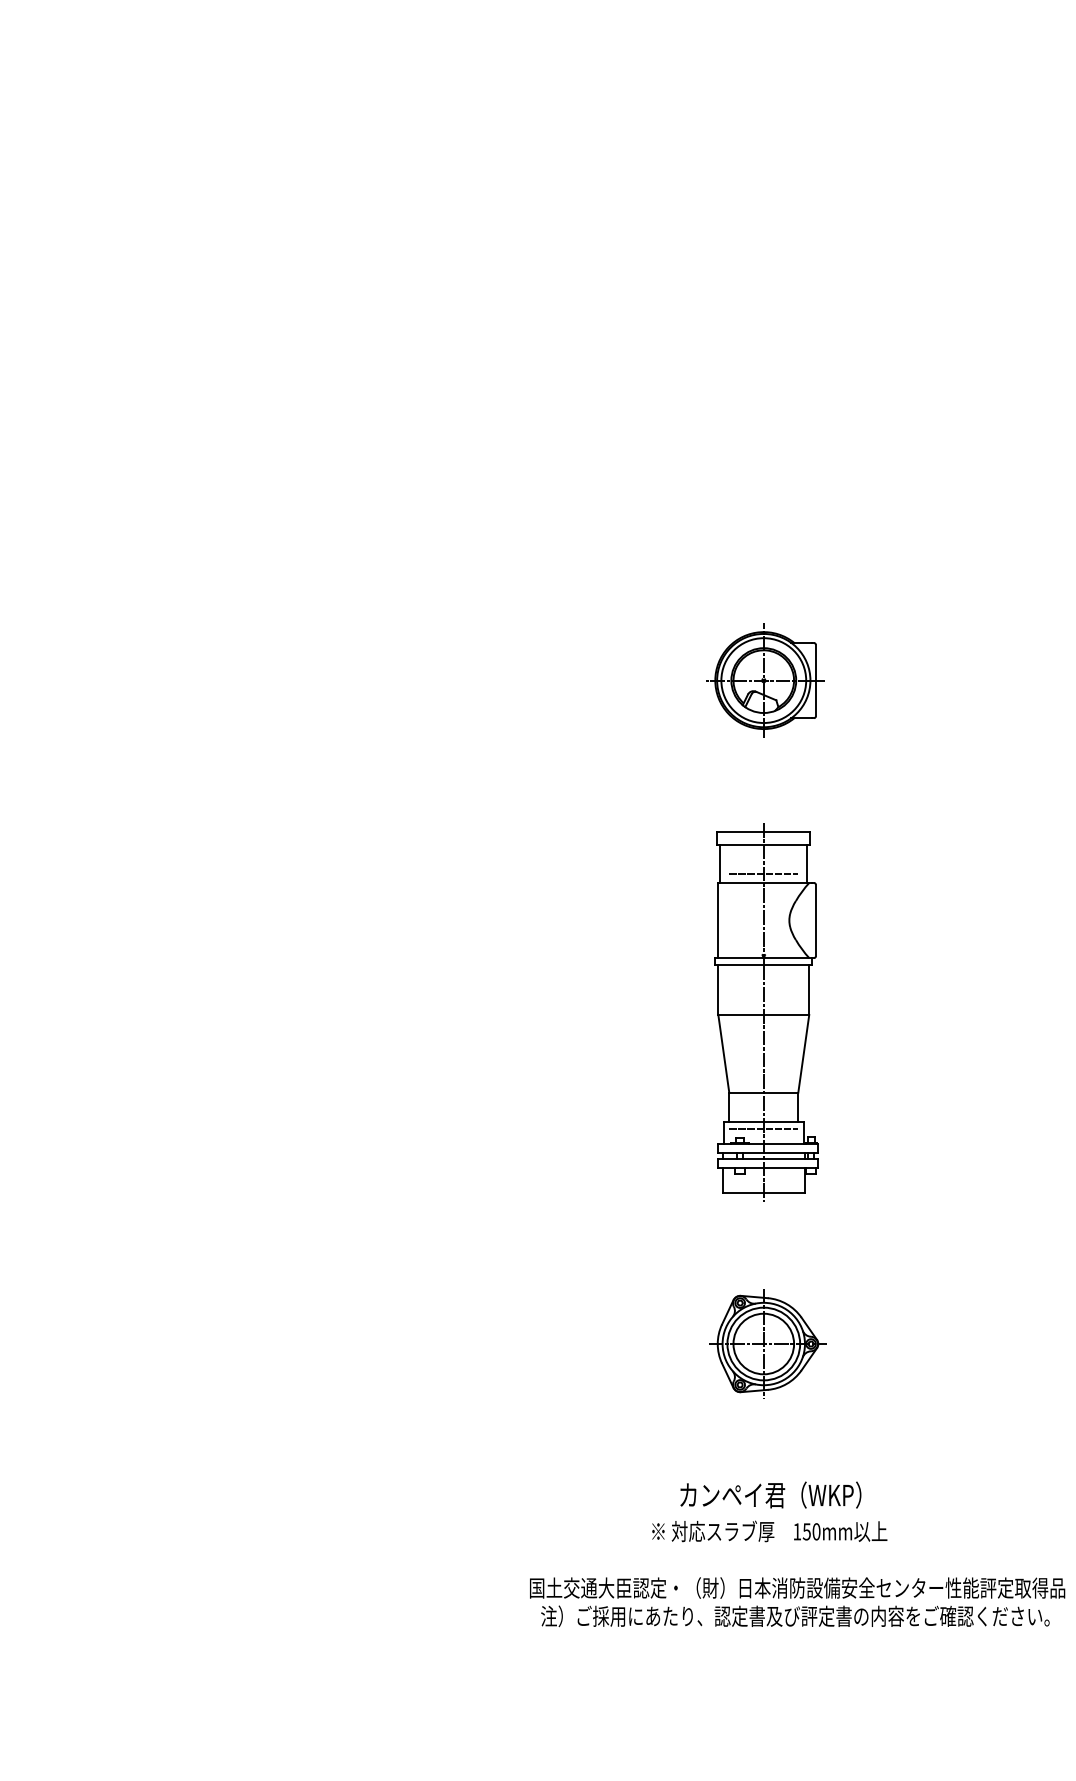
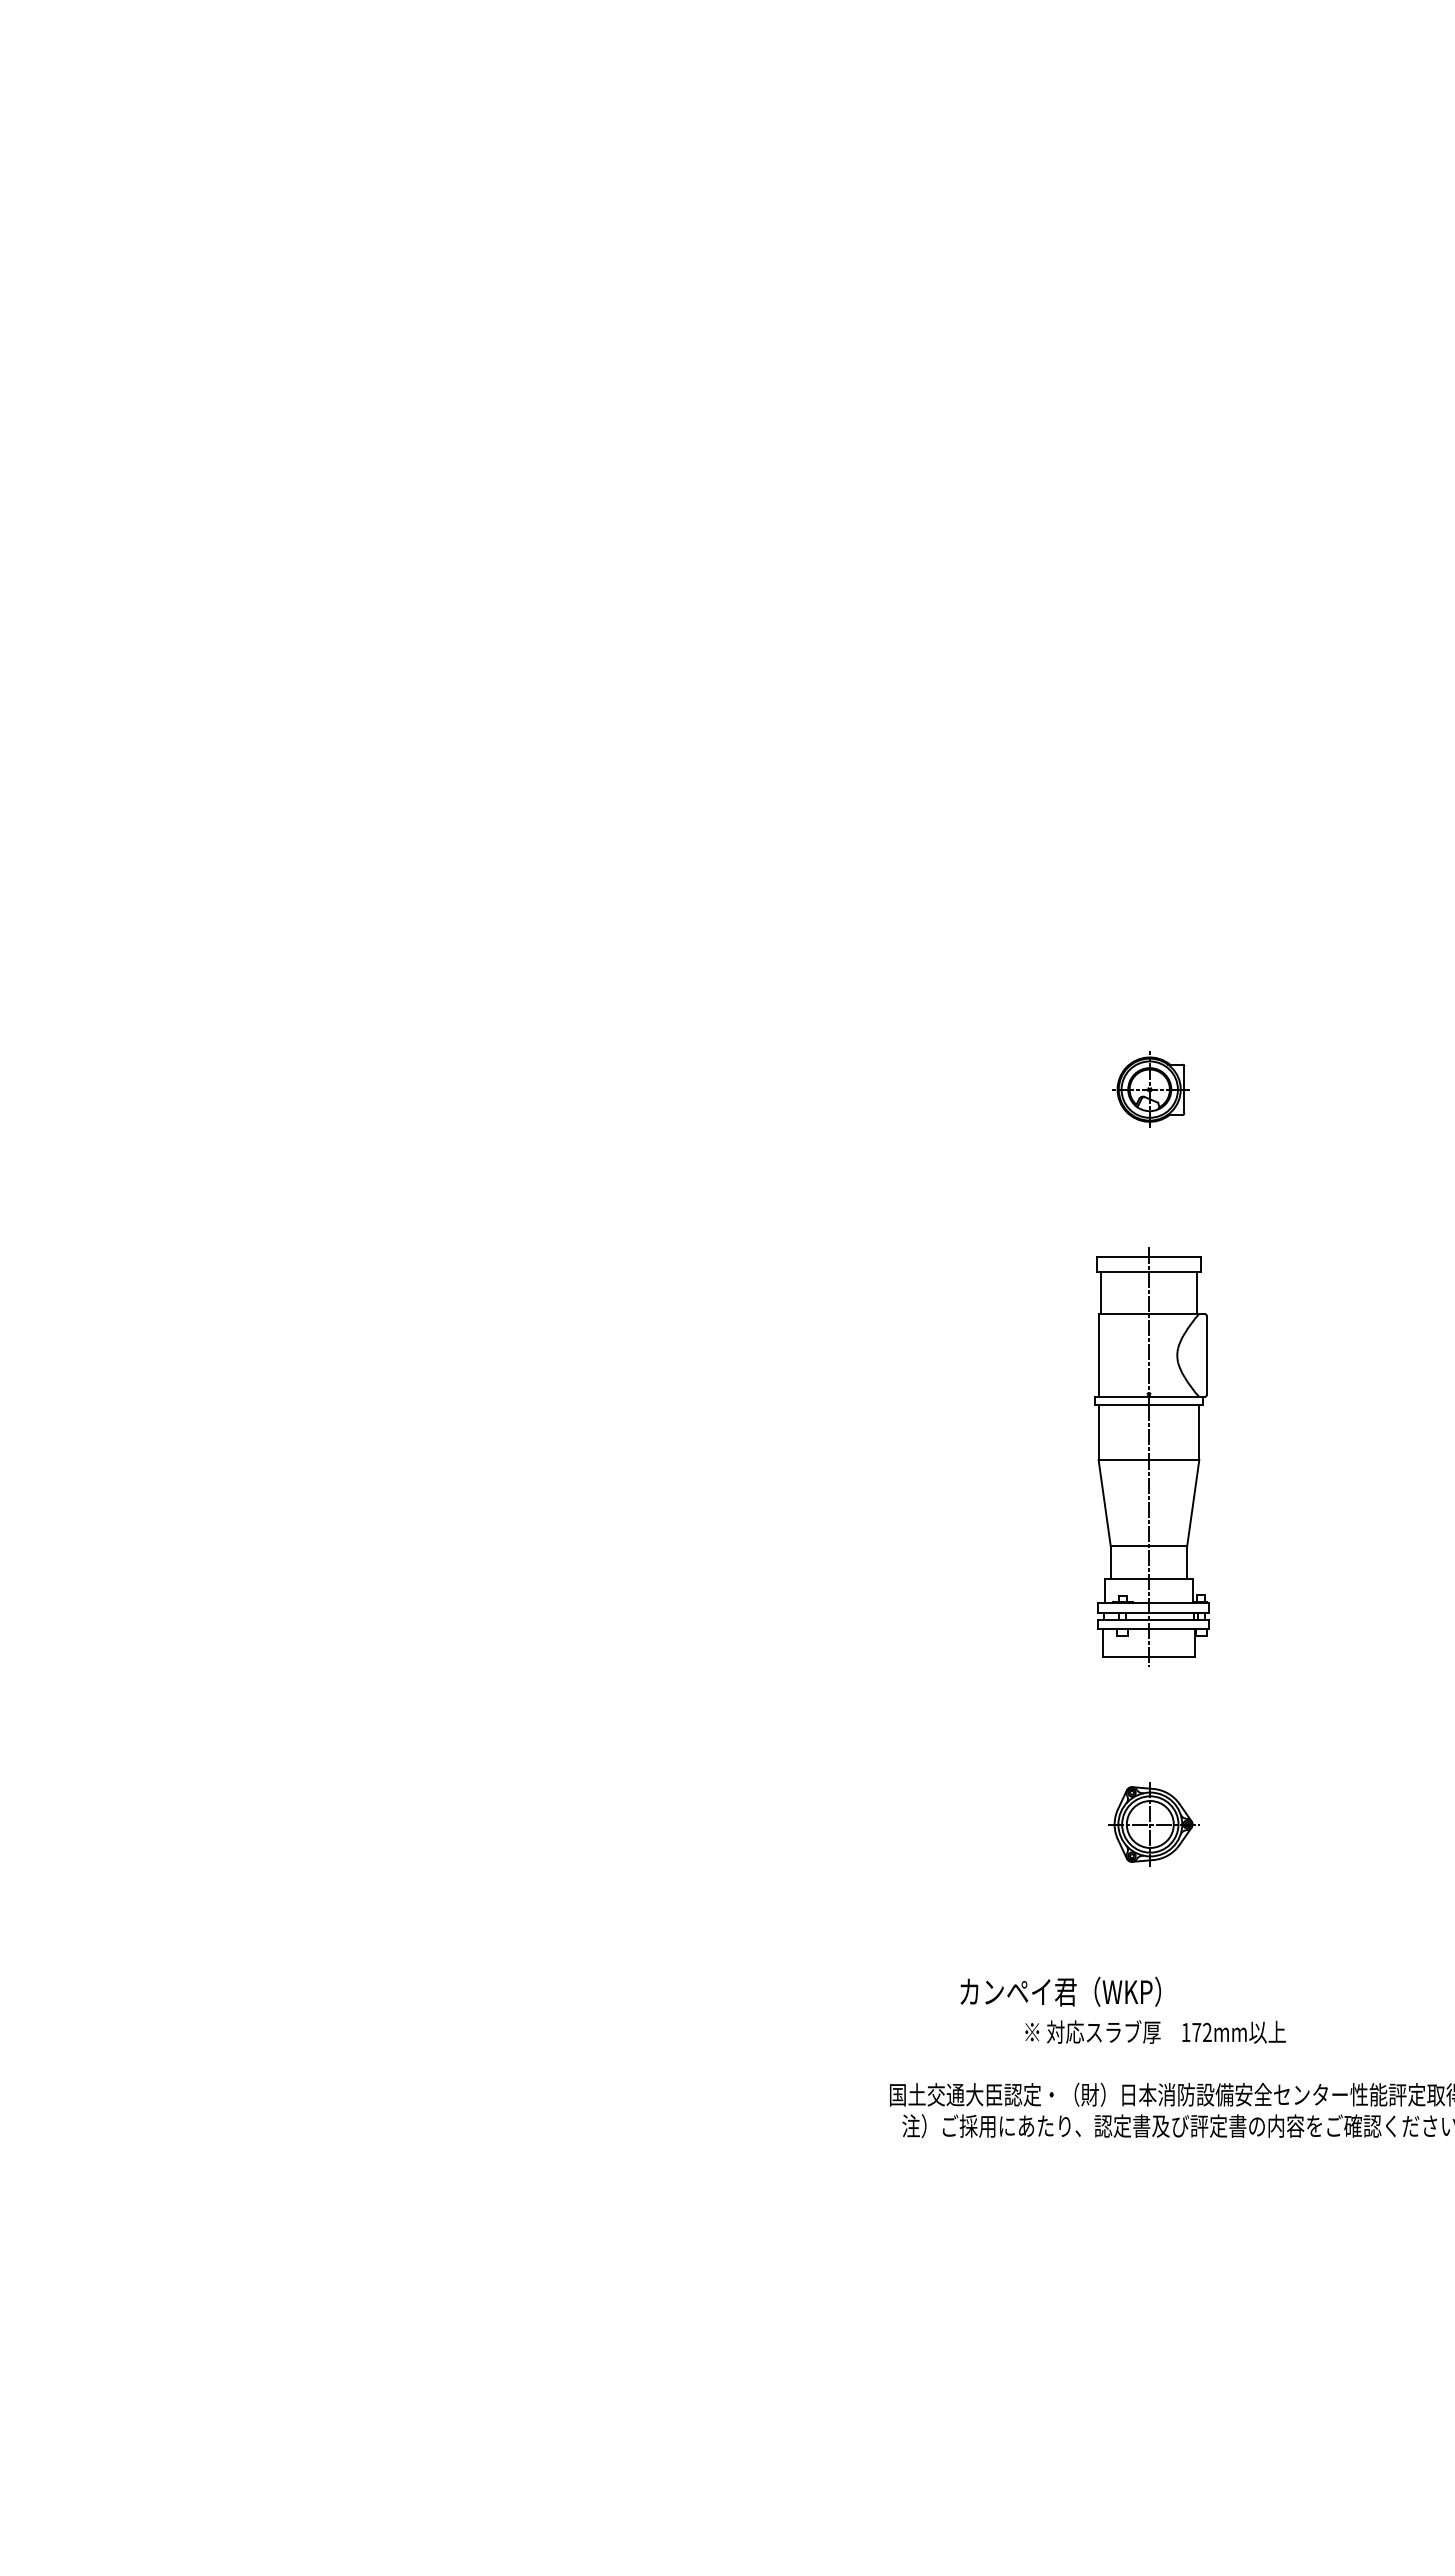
part: (765, 680) -> (1150, 1089), size x0.6
line: (763, 874) -> (1148, 1304), removed
line: (763, 1129) -> (1148, 1586), removed
part: (767, 1344) -> (1153, 1824), size x0.7
text: (770, 1494) -> (1060, 1991), moved
text: (811, 1531) -> (1201, 2032), 150mm -> 172mm

